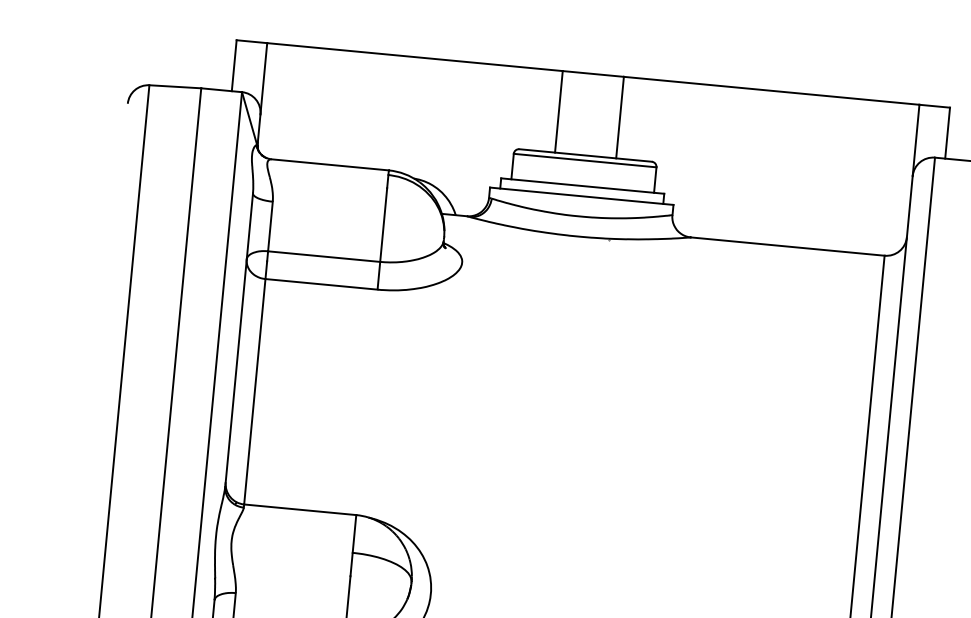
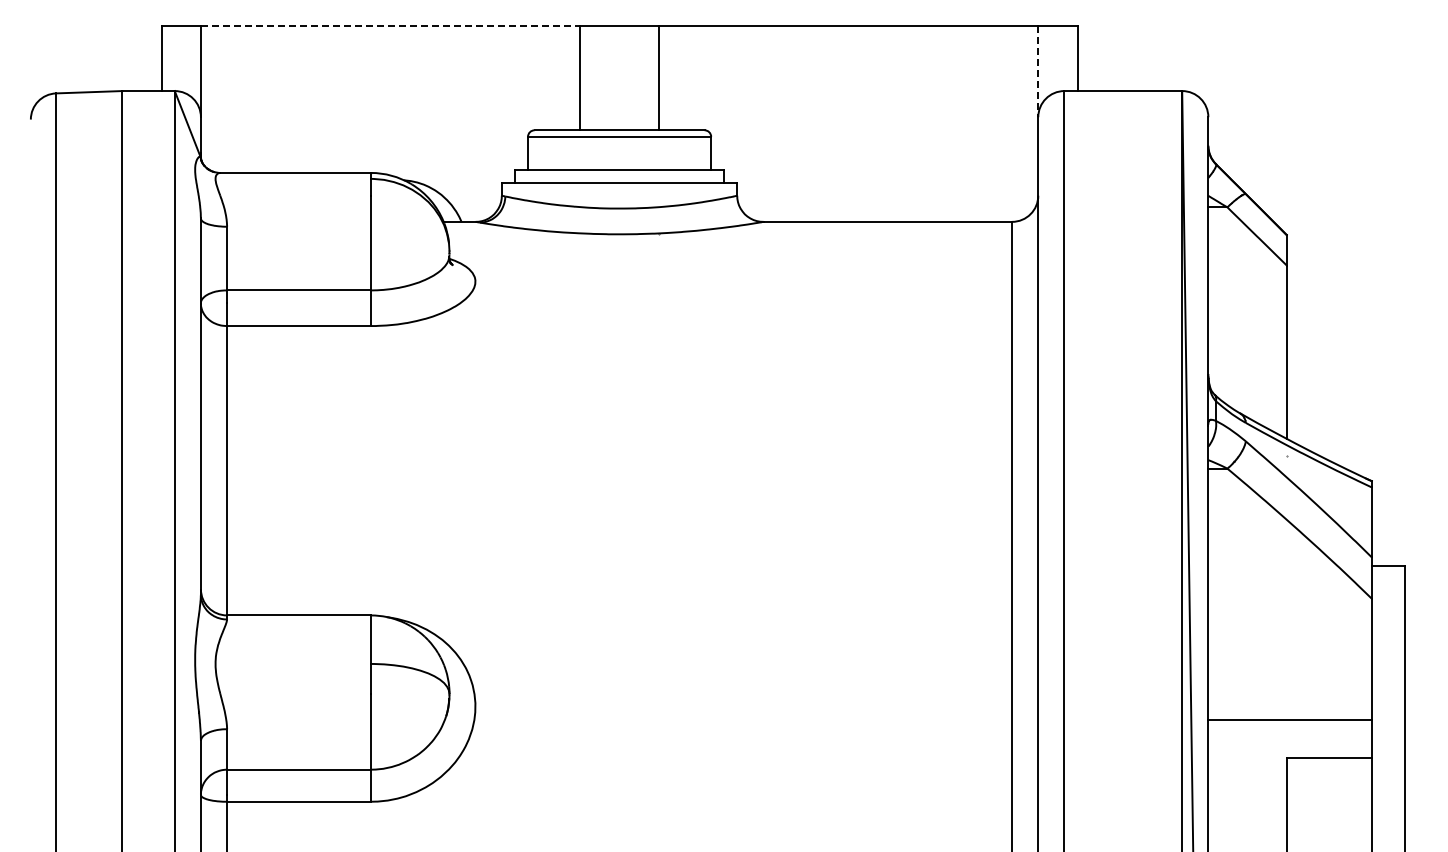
line: (414, 56) -> (390, 25), solid -> dashed
line: (916, 140) -> (1038, 71), solid -> dashed

